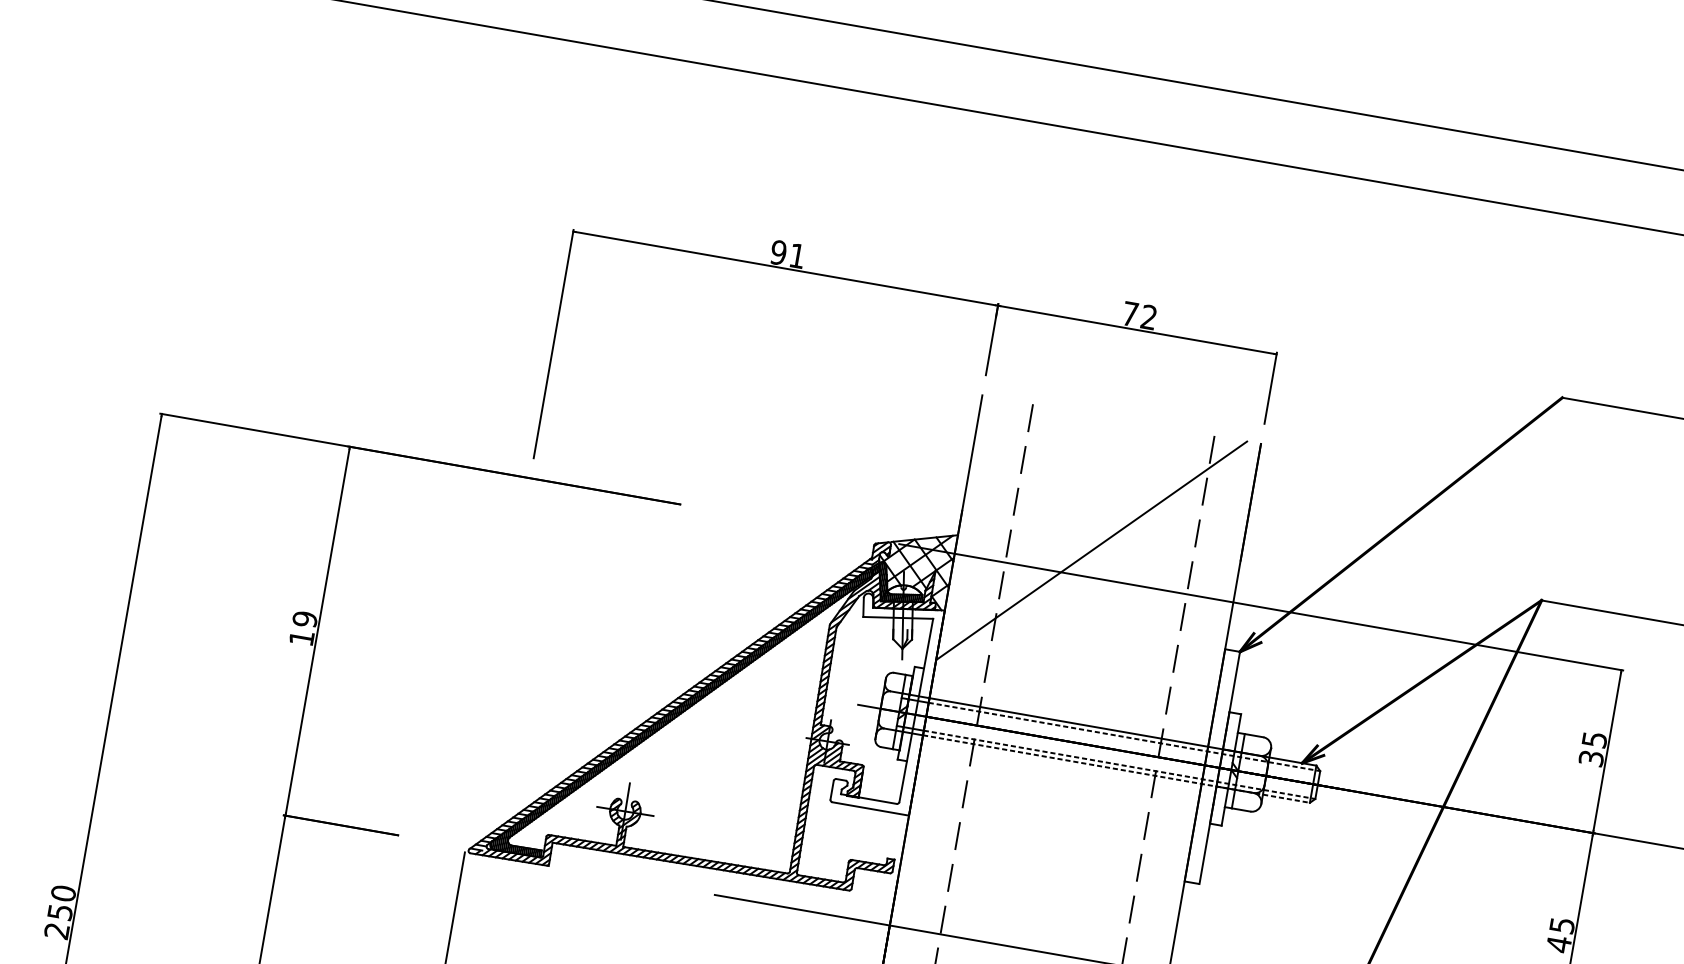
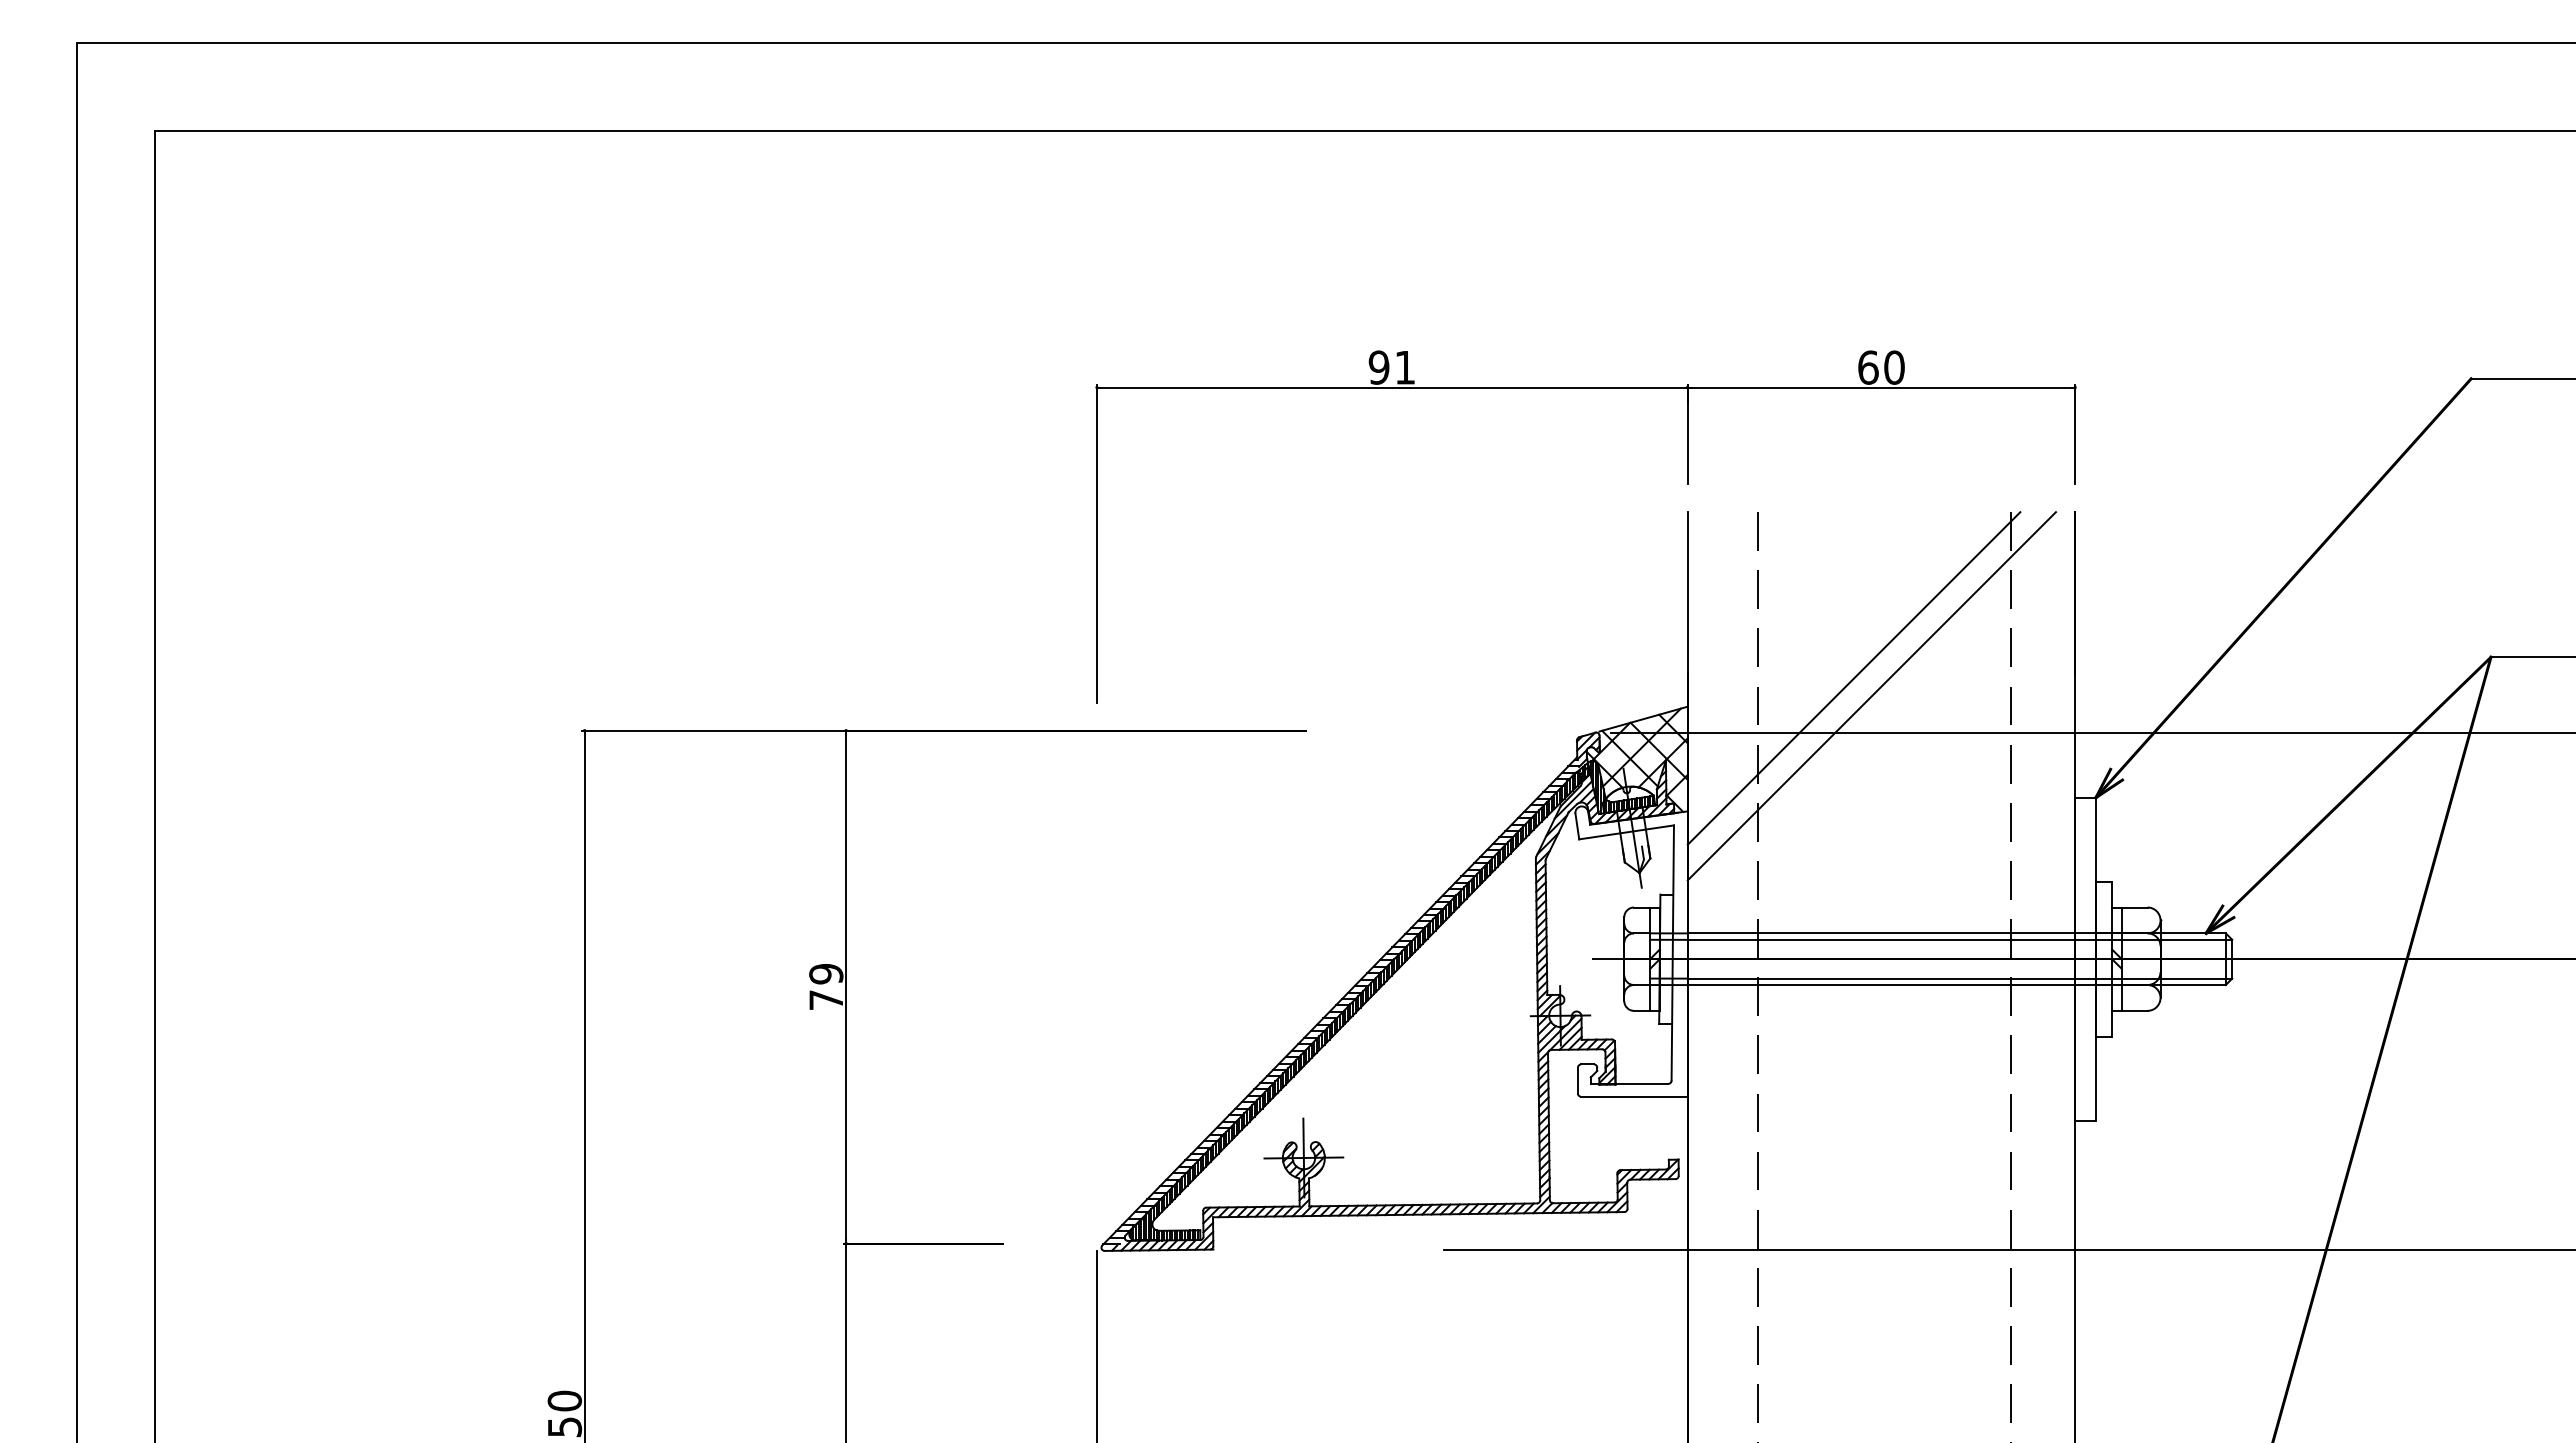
text: (1139, 315) -> (1881, 367), 72 -> 60
line: (1080, 535) -> (1853, 678), added
text: (301, 637) -> (825, 999), 19 -> 79
line: (1124, 736) -> (1960, 939), dashed -> solid
line: (1119, 764) -> (1960, 978), dashed -> solid
line: (1116, 769) -> (1957, 985), dashed -> solid

